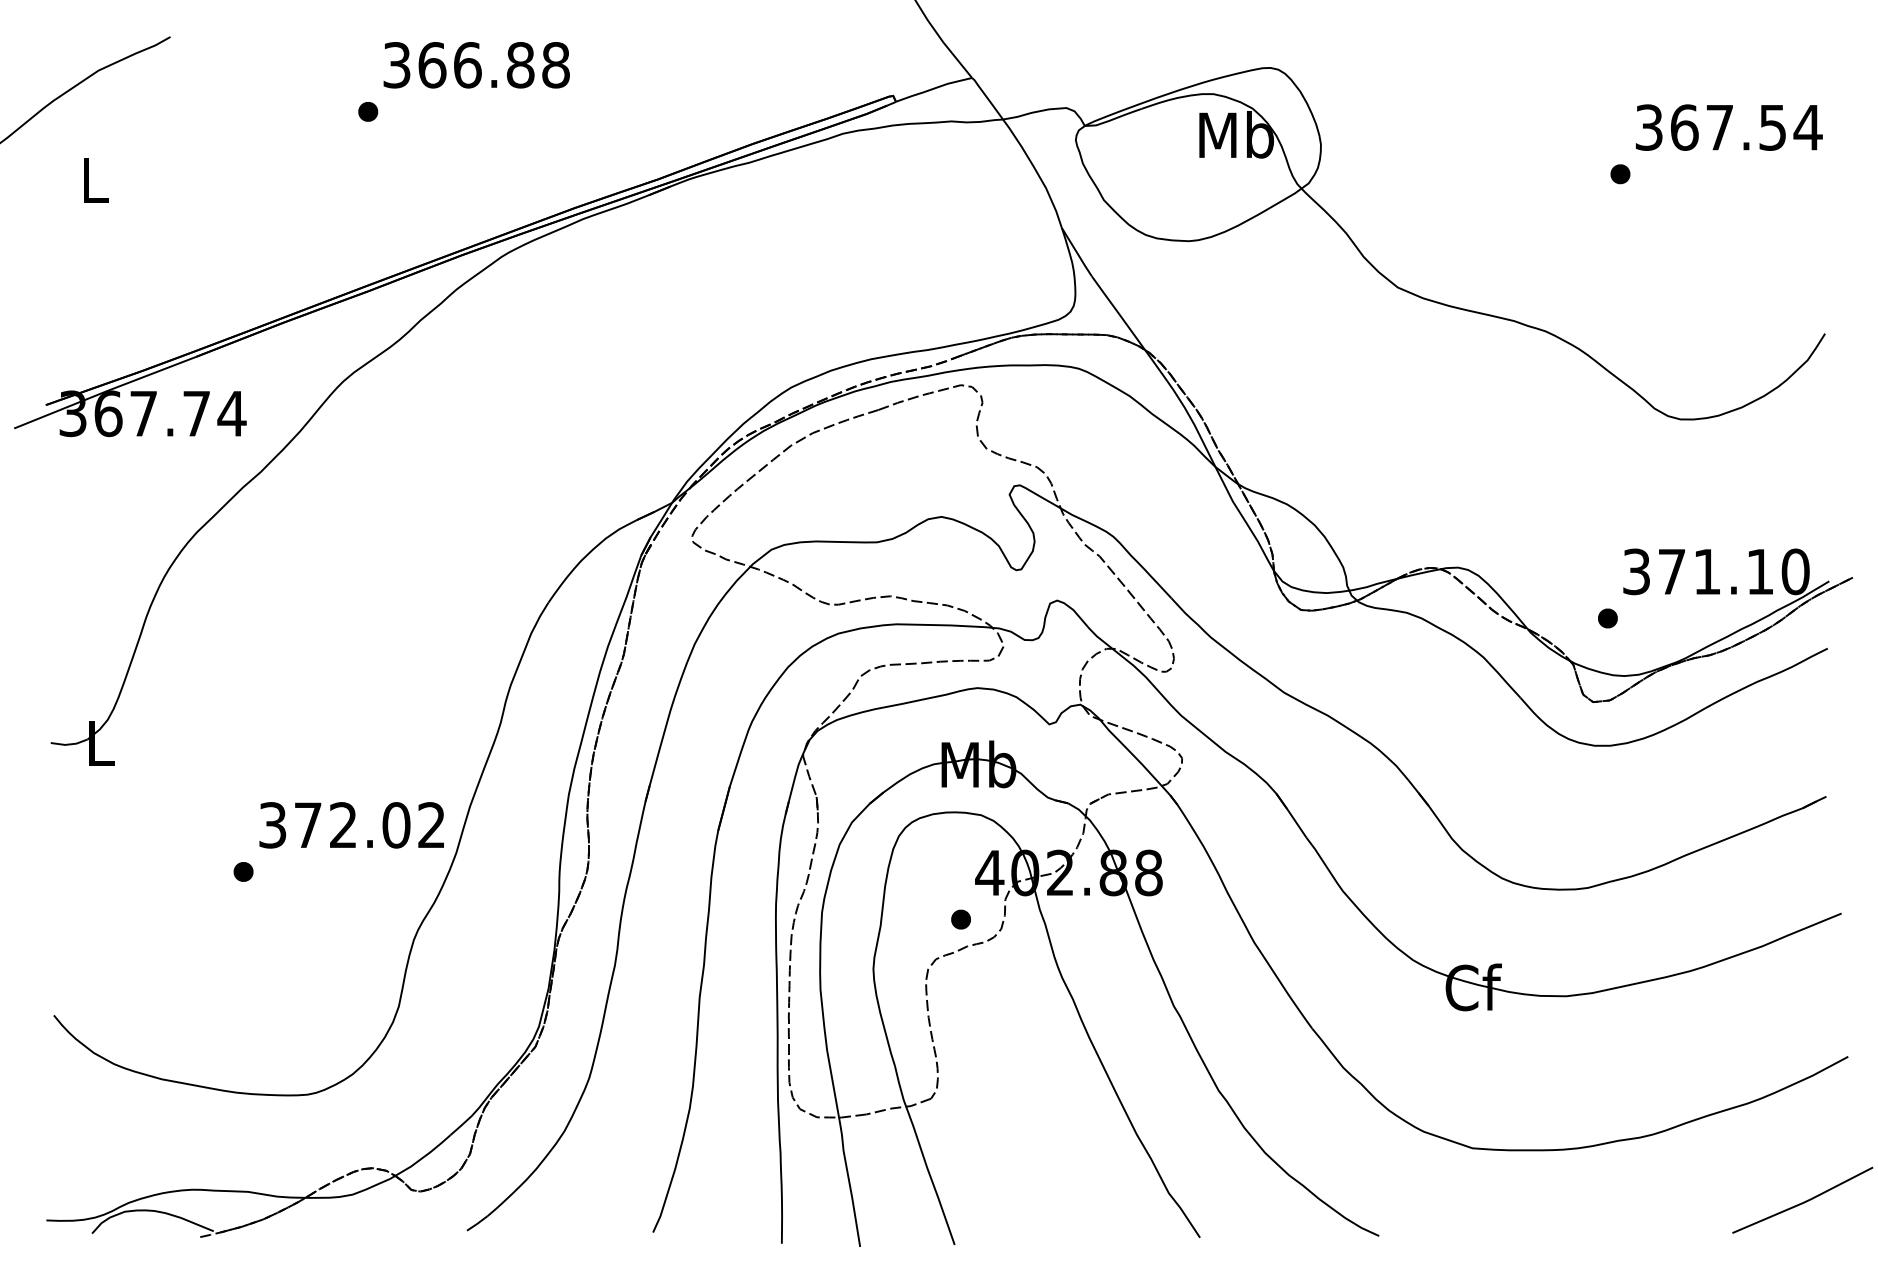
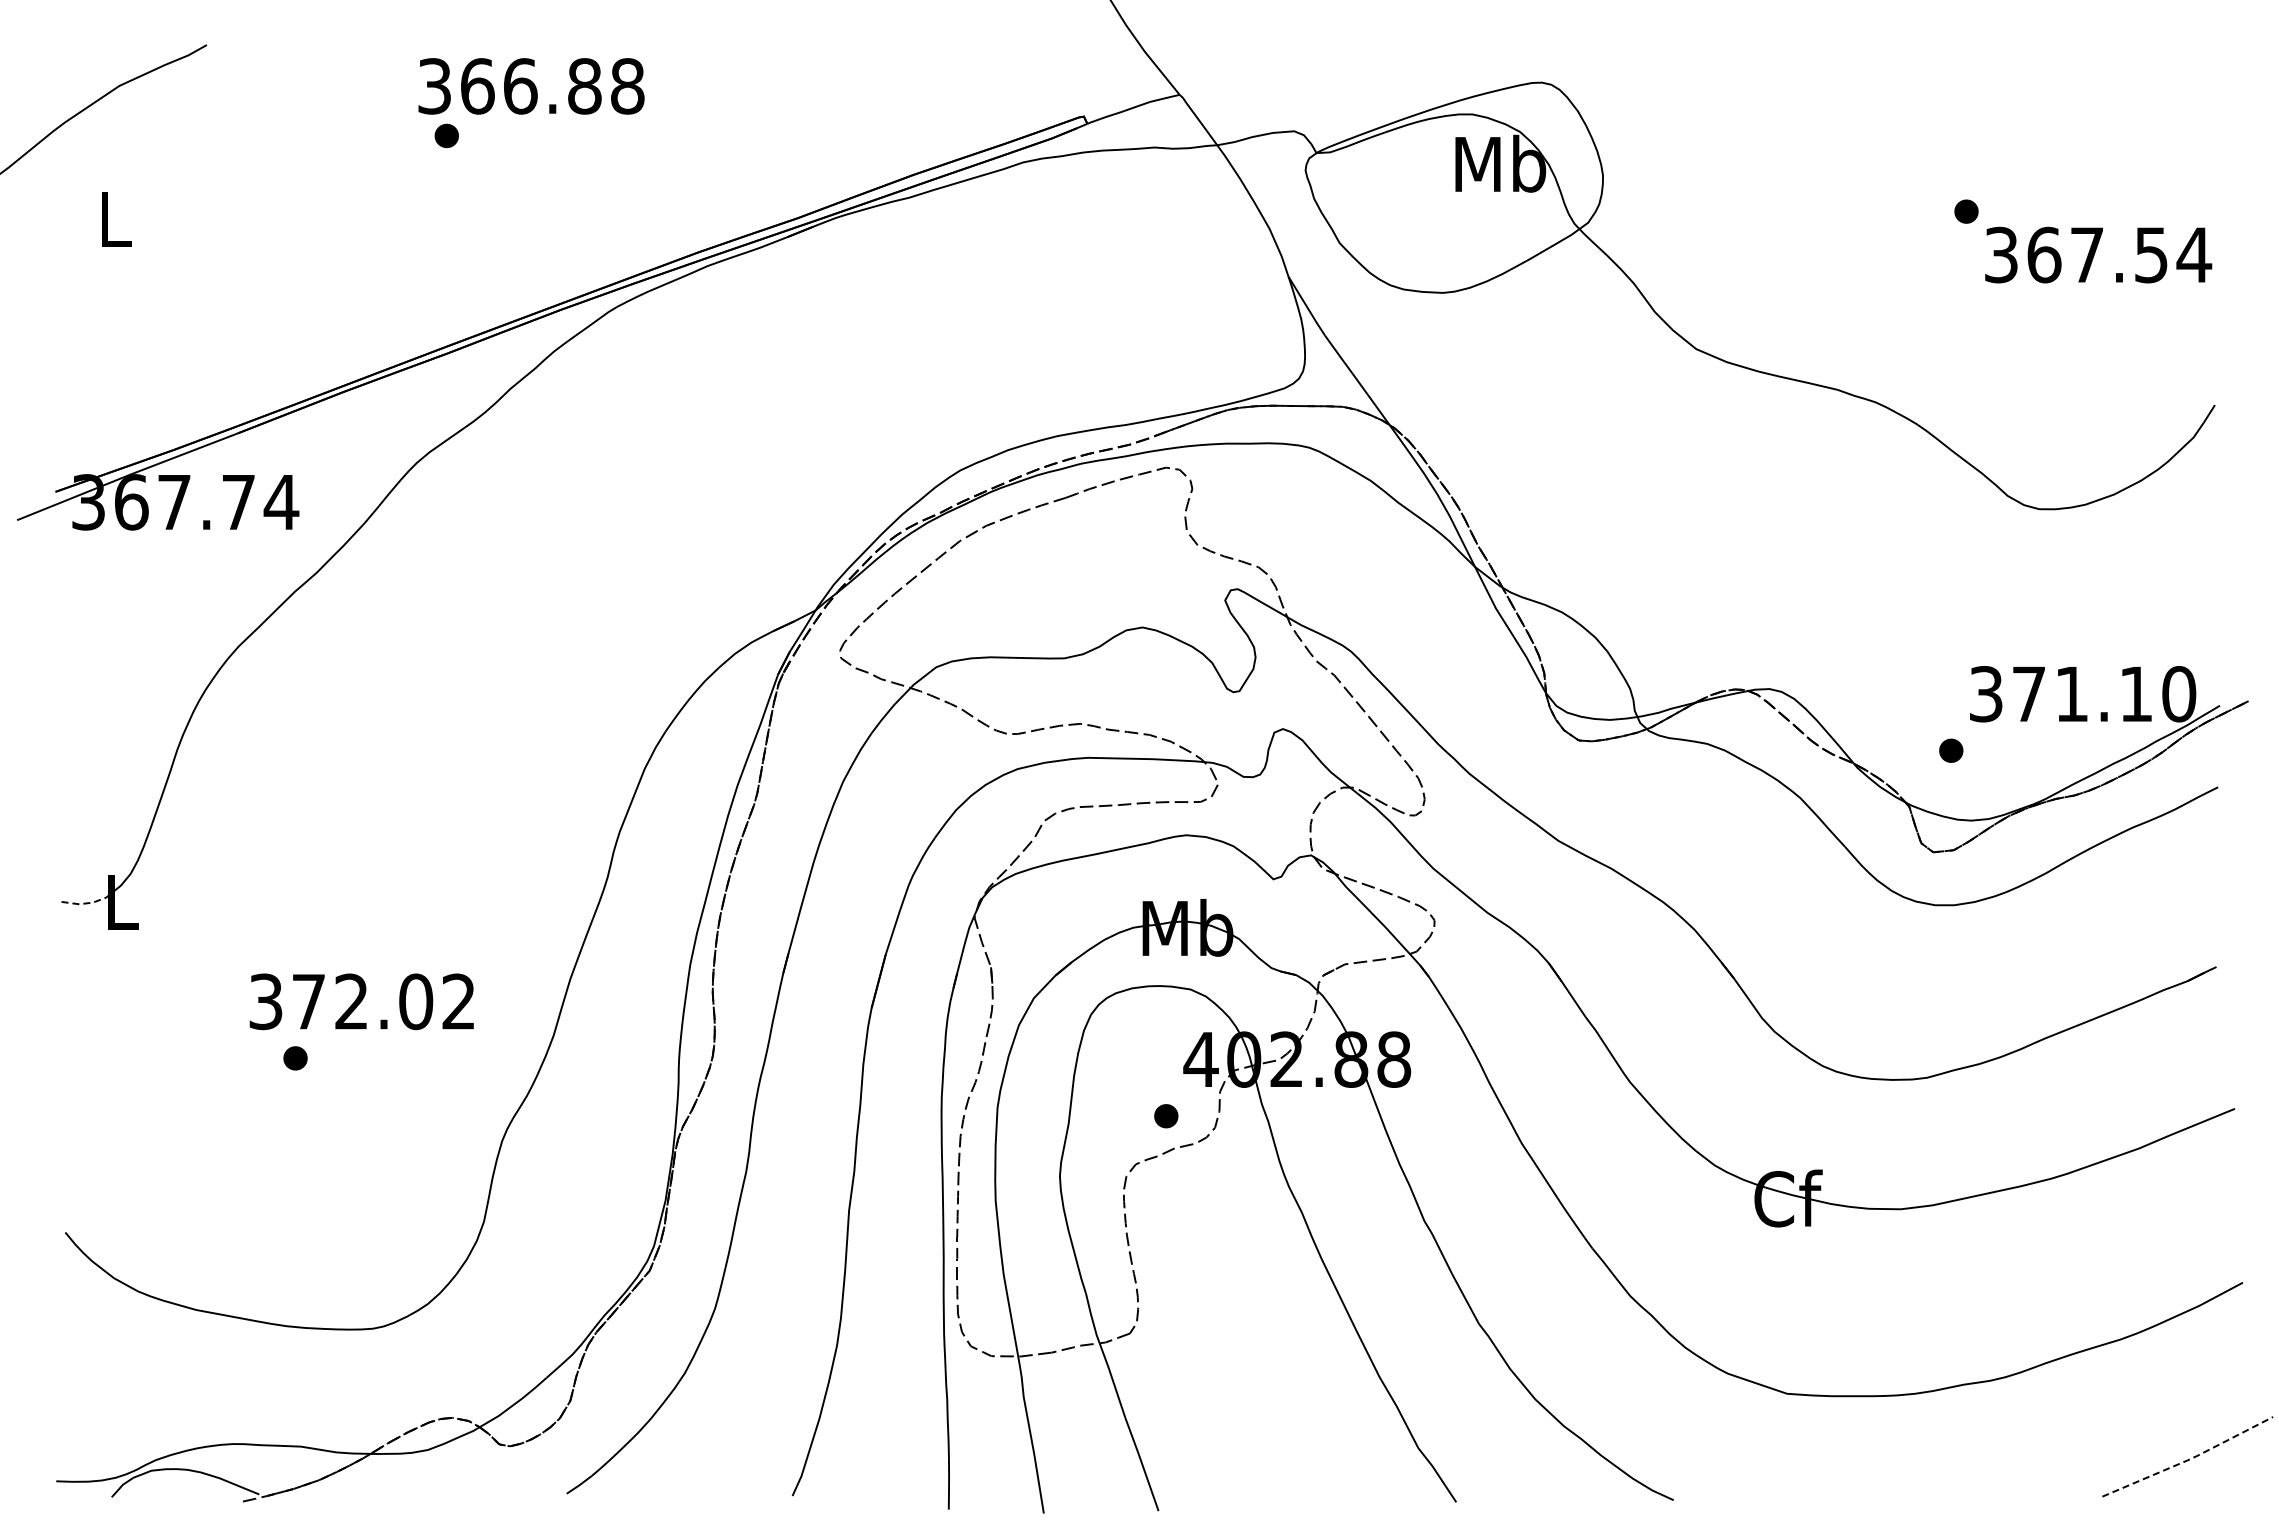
text: (476, 65) -> (531, 86), moved
text: (1729, 127) -> (2098, 254), moved
line: (69, 744) -> (84, 903), solid -> dashed
text: (351, 825) -> (361, 1001), moved
line: (1804, 1202) -> (2189, 1459), solid -> dashed

